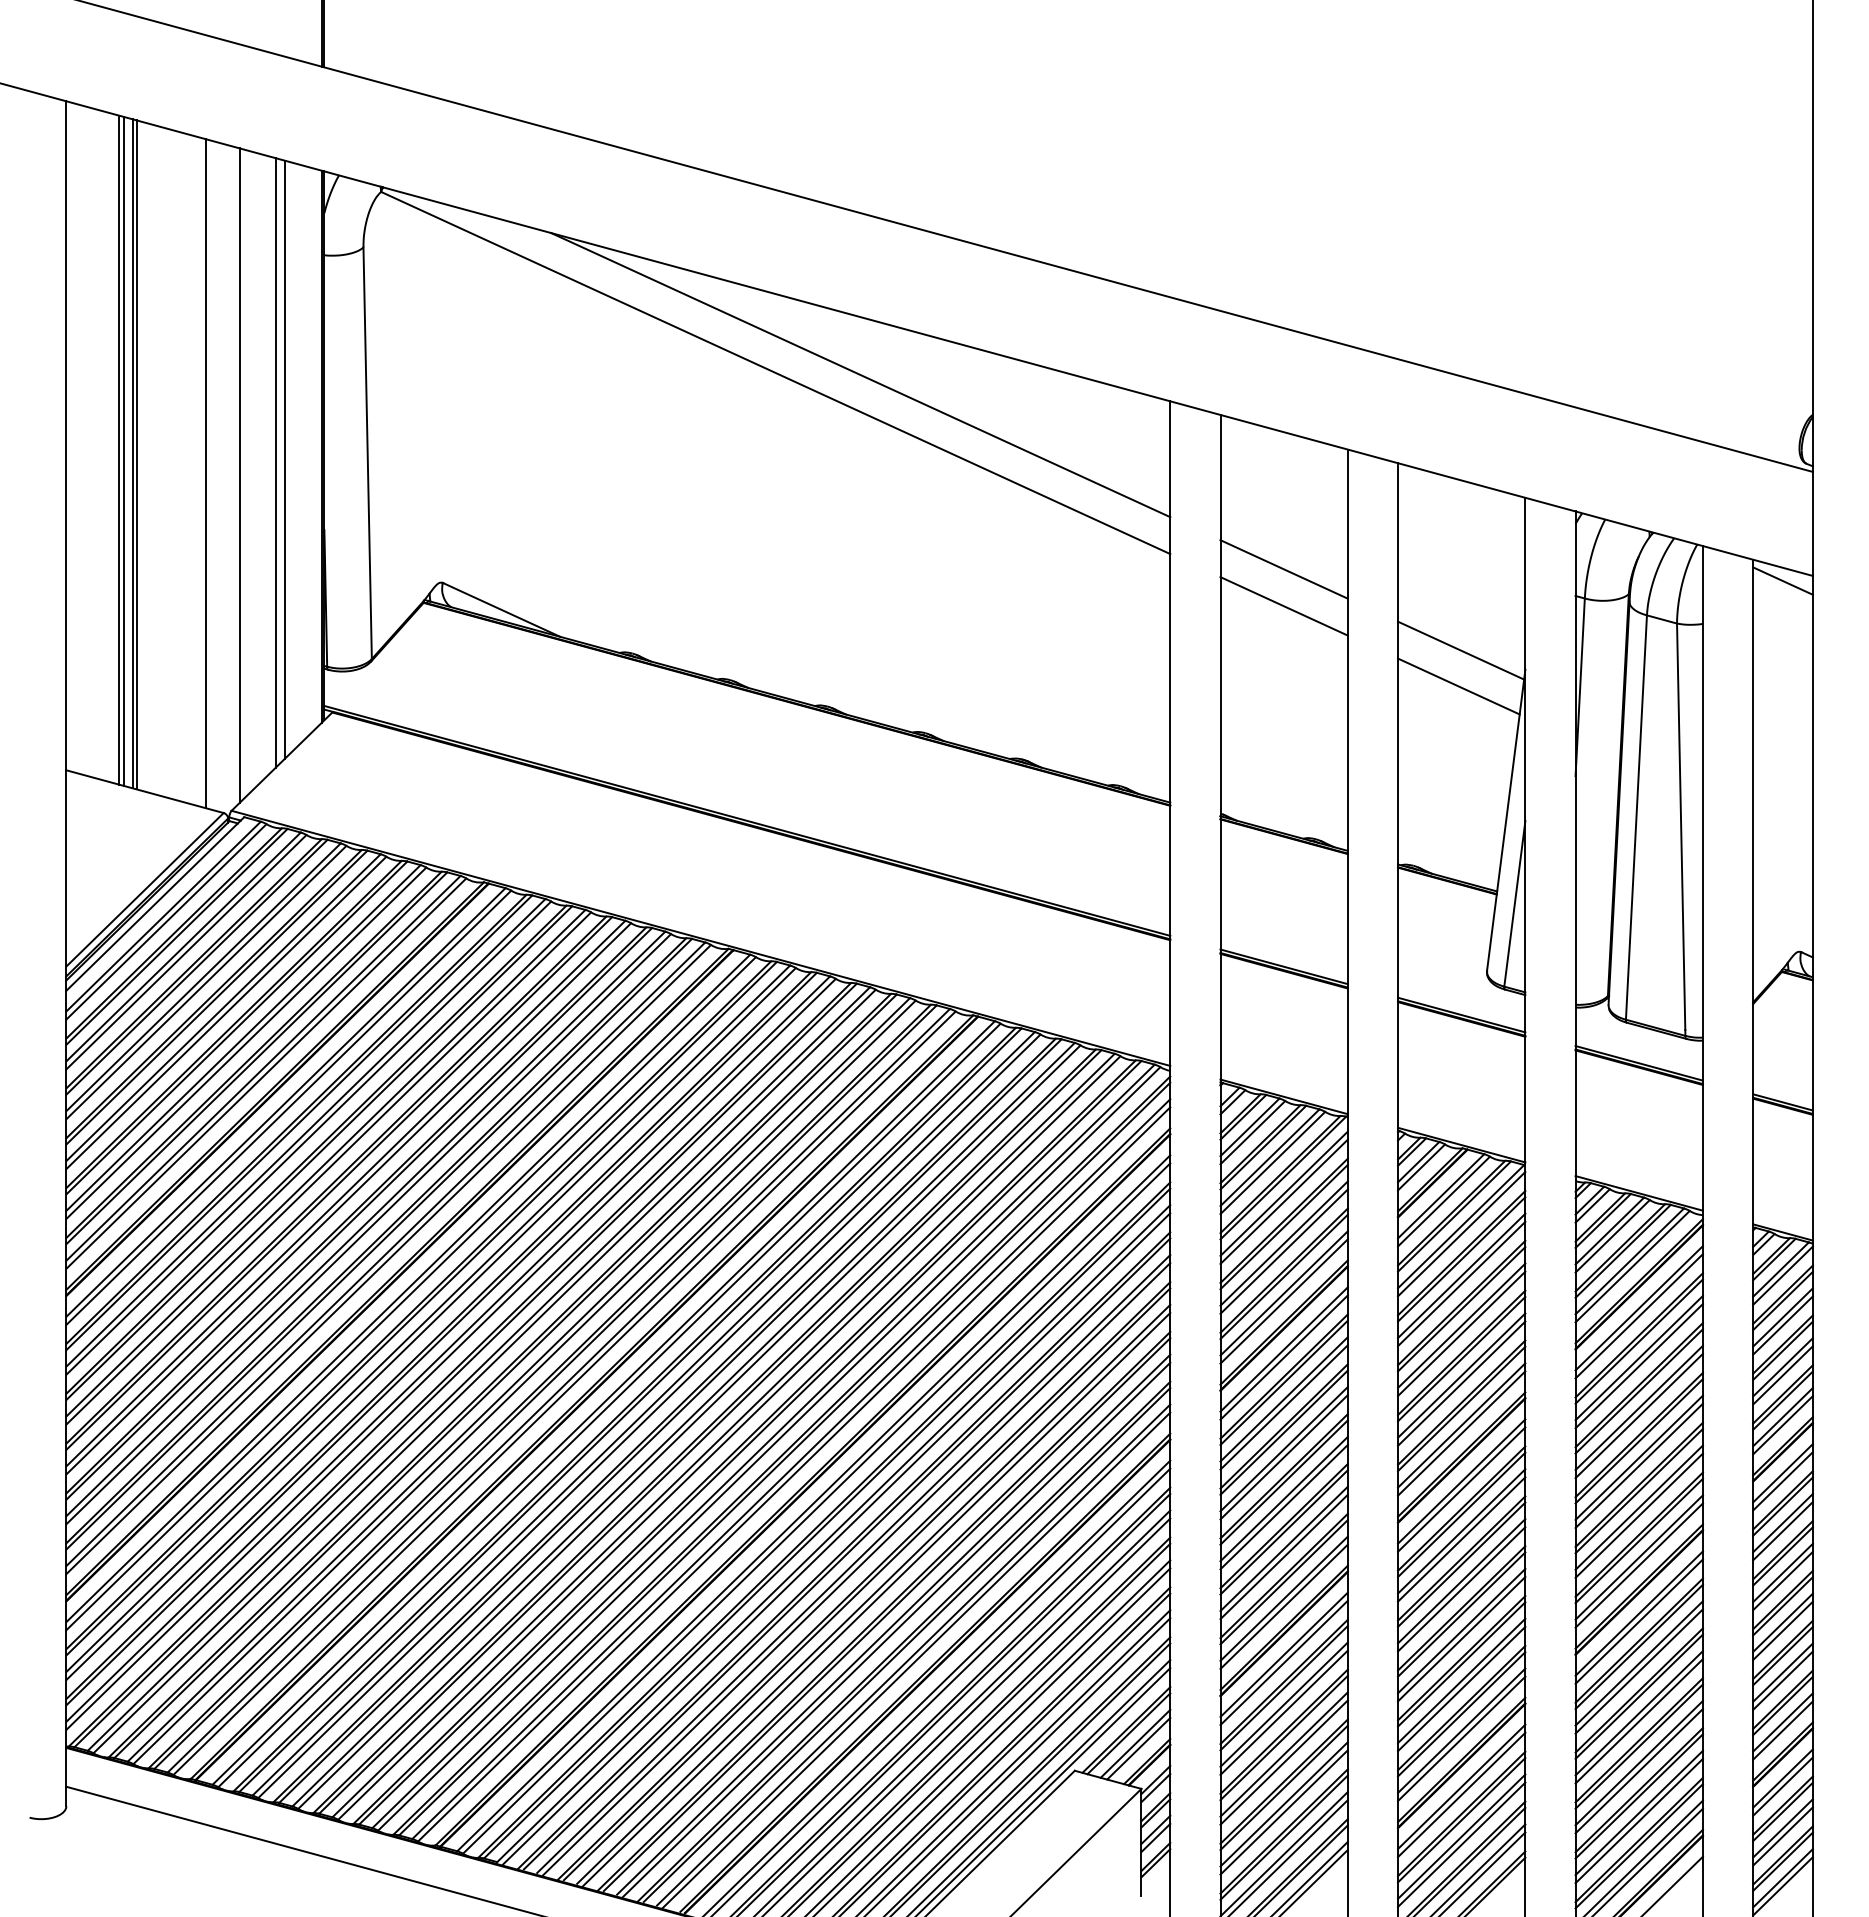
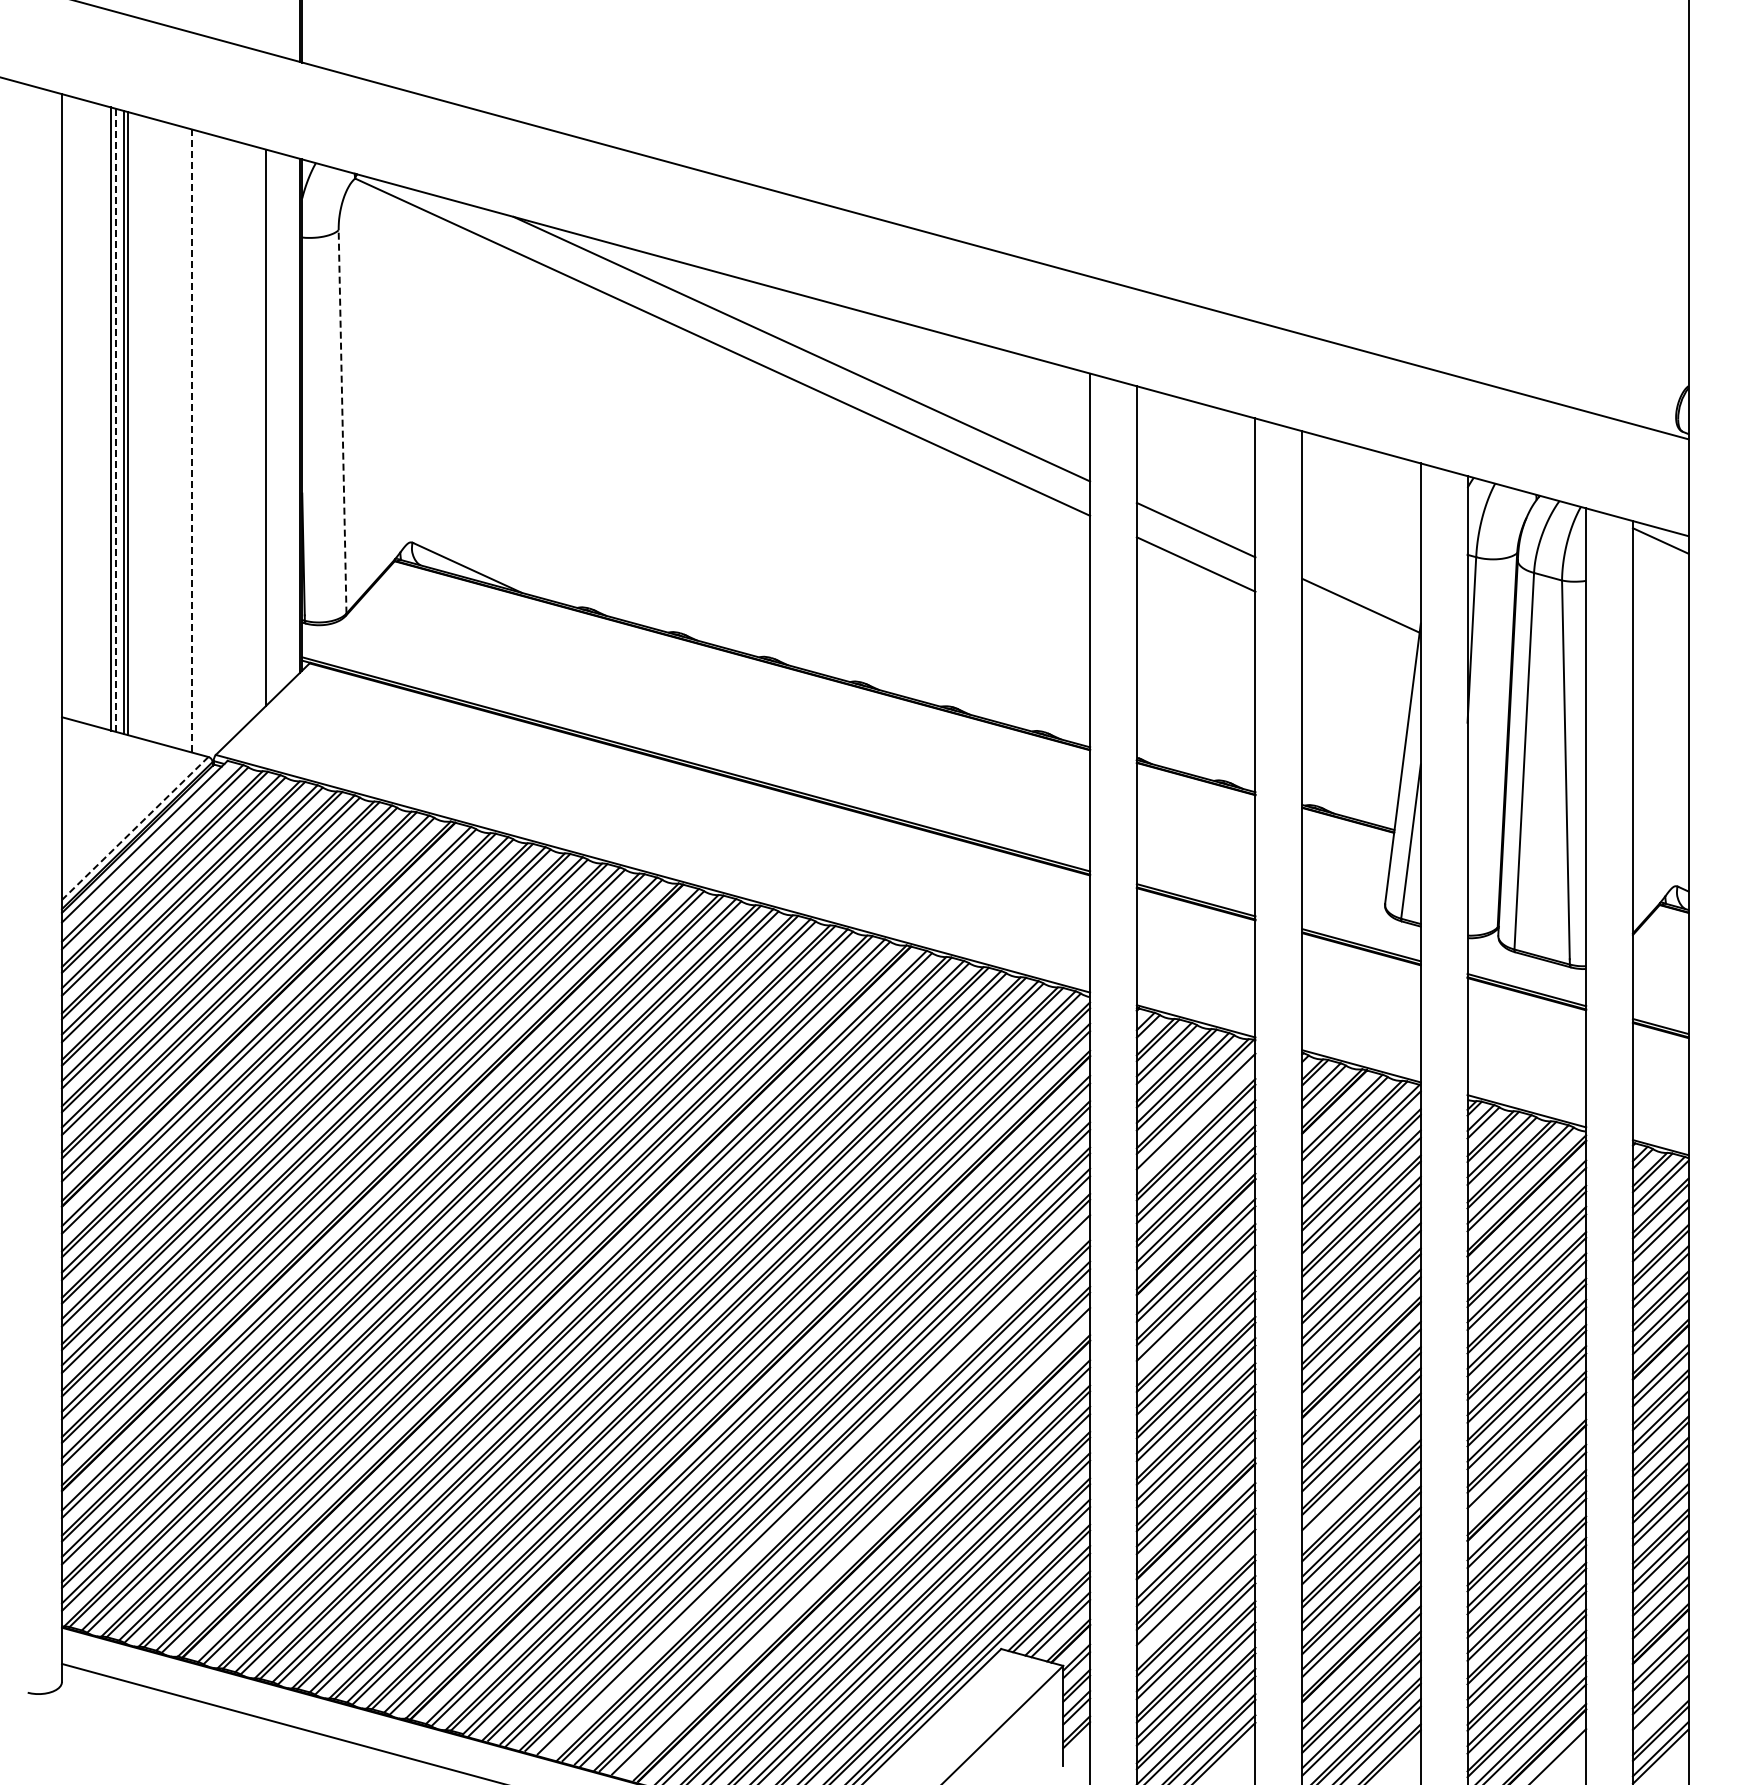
line: (124, 451) -> (116, 420), solid -> dashed
line: (367, 452) -> (342, 421), solid -> dashed
line: (276, 462) -> (257, 430), removed
line: (205, 473) -> (191, 440), solid -> dashed
line: (239, 475) -> (223, 442), removed
line: (1458, 686) -> (1358, 639), removed
line: (144, 889) -> (134, 828), solid -> dashed
line: (1283, 1202) -> (1195, 1119), removed
line: (1283, 1407) -> (1195, 1310), removed
line: (1638, 1565) -> (1526, 1457), removed
line: (1461, 1588) -> (1361, 1479), removed
line: (876, 1599) -> (816, 1489), removed
line: (916, 1659) -> (853, 1545), removed
line: (1283, 1712) -> (1195, 1594), removed
line: (1782, 1836) -> (1660, 1710), removed

